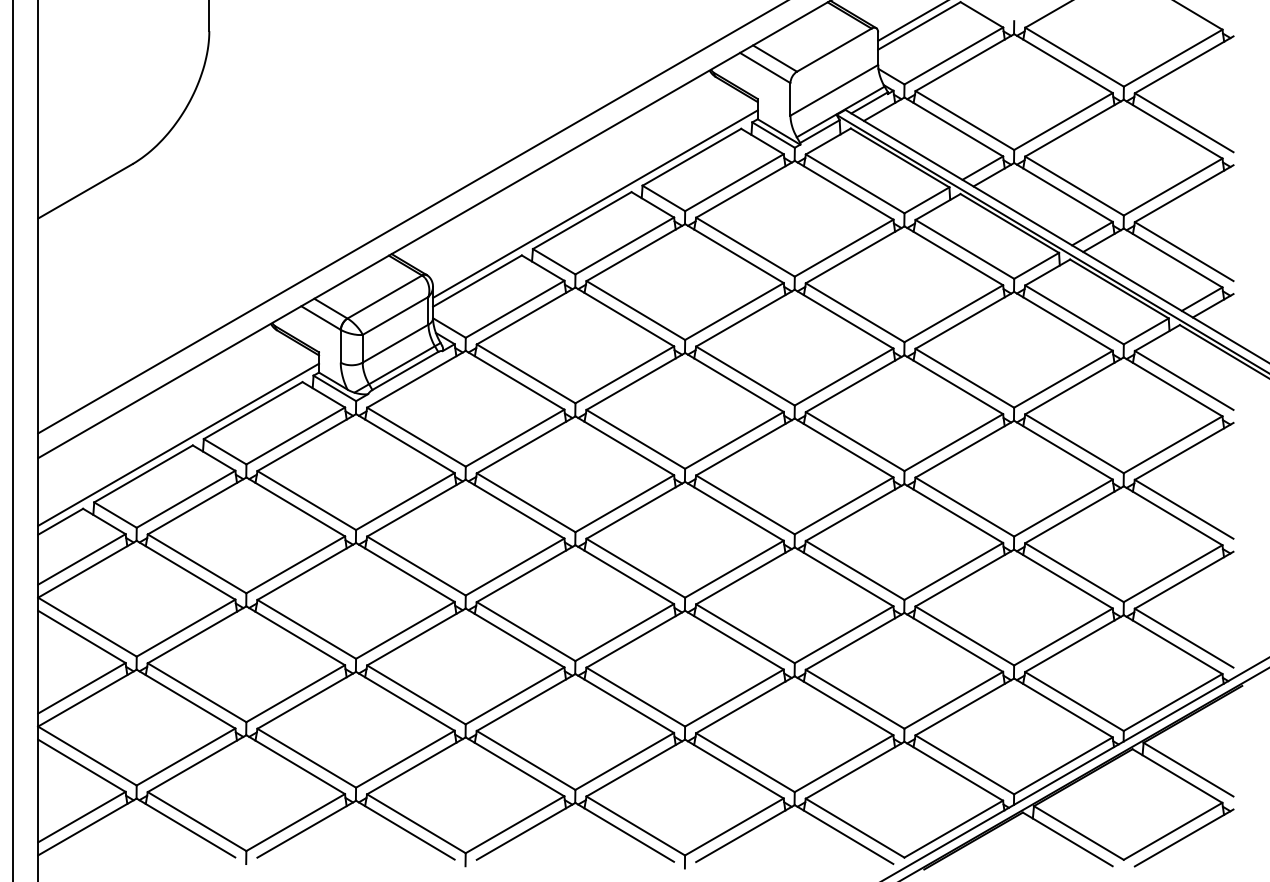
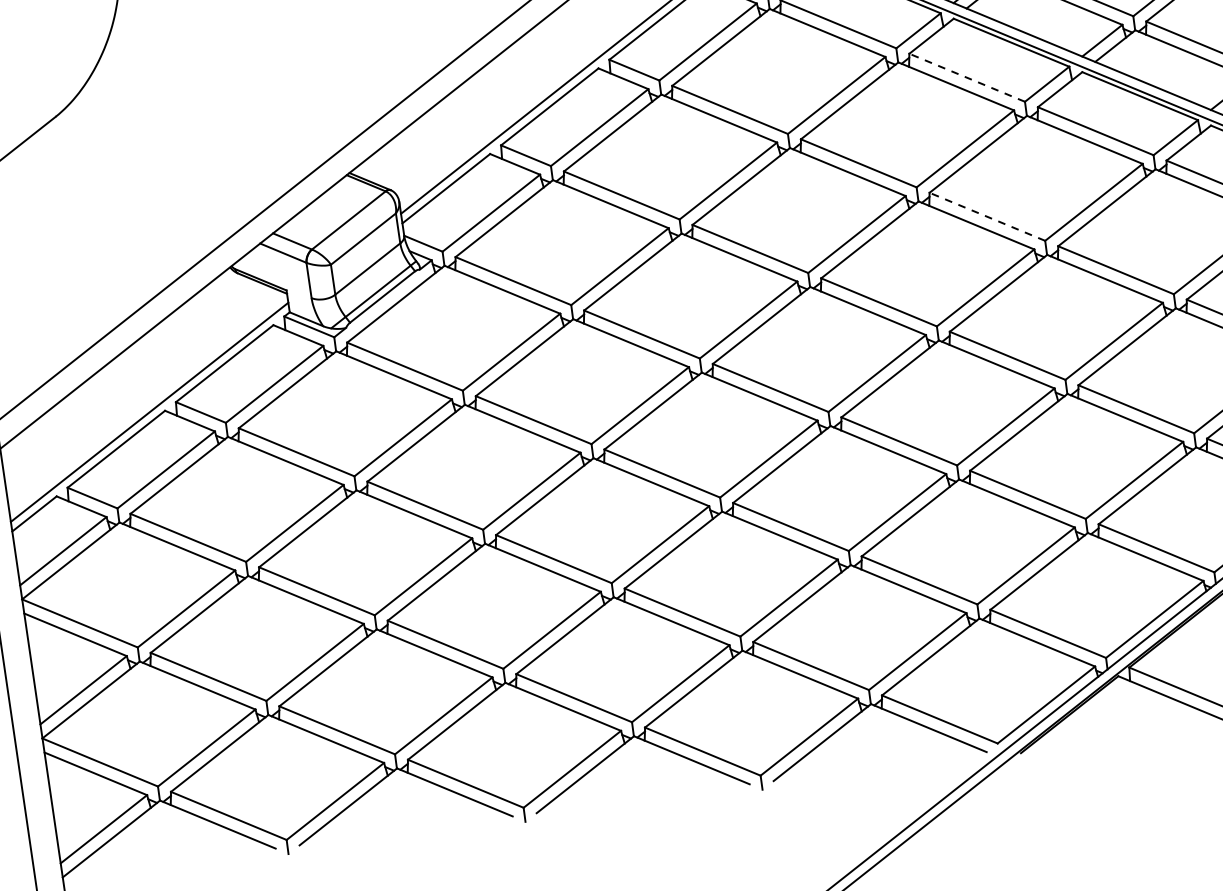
line: (964, 249) -> (966, 77), solid -> dashed
line: (964, 378) -> (987, 217), solid -> dashed

